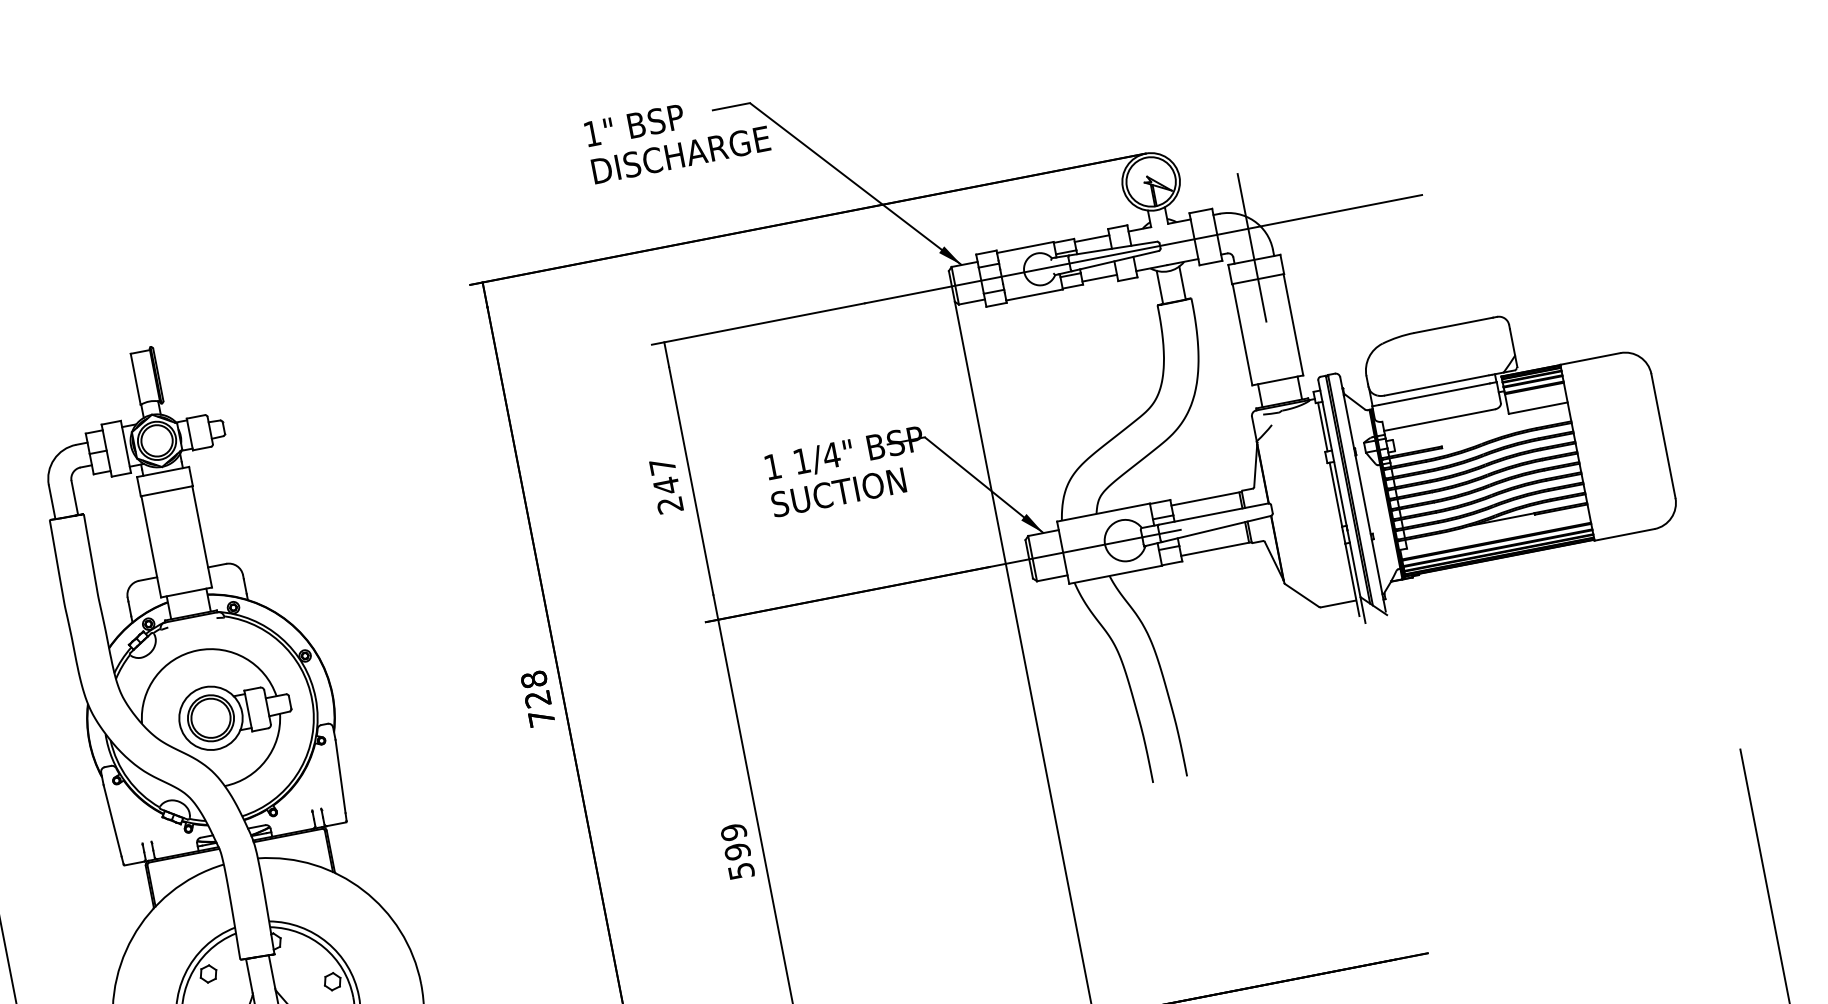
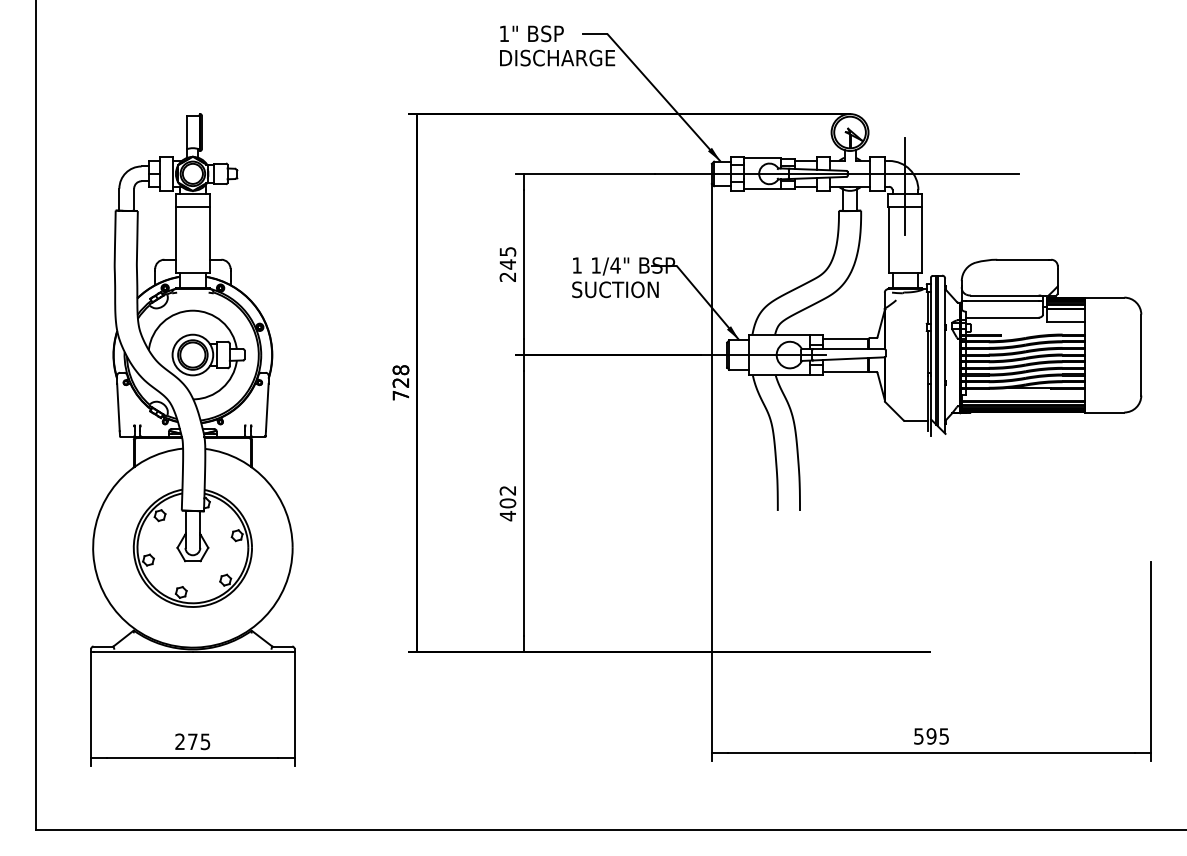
text: (661, 466) -> (507, 251), 247 -> 245
text: (736, 852) -> (507, 503), 599 -> 402

